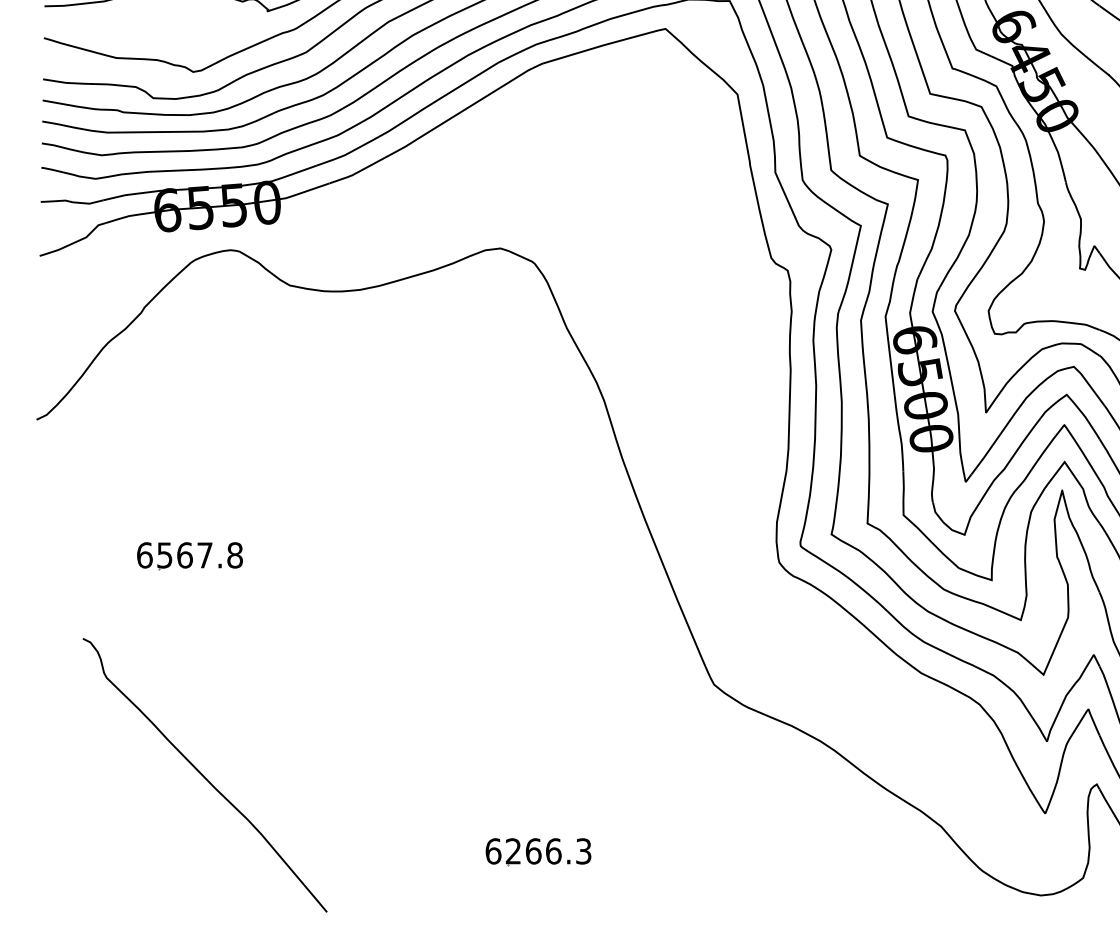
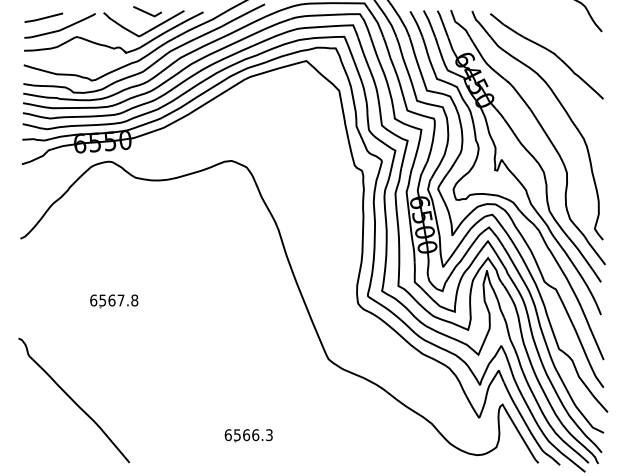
part: (190, 557) -> (114, 301), moved
curve: (203, 775) -> (73, 400), moved
text: (513, 852) -> (237, 435), 6266.3 -> 6566.3

